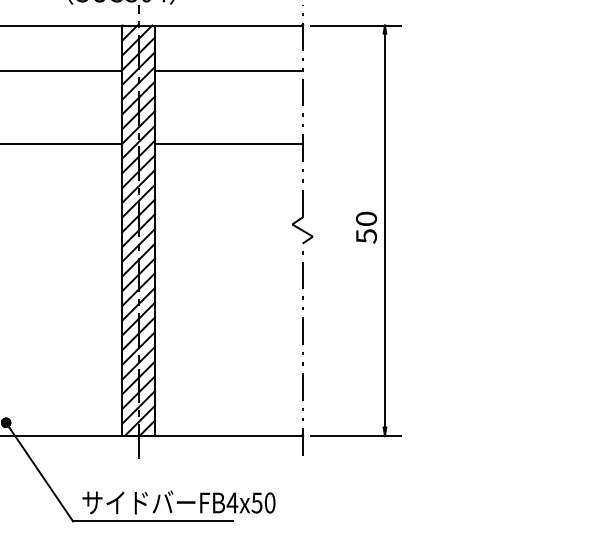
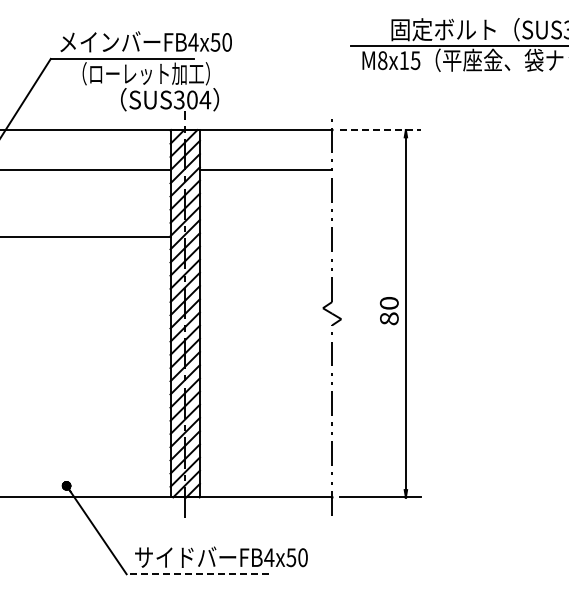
line: (356, 25) -> (380, 130), solid -> dashed
line: (228, 144) -> (265, 236), removed
text: (366, 235) -> (389, 318), 50 -> 80
line: (152, 521) -> (197, 574), solid -> dashed

